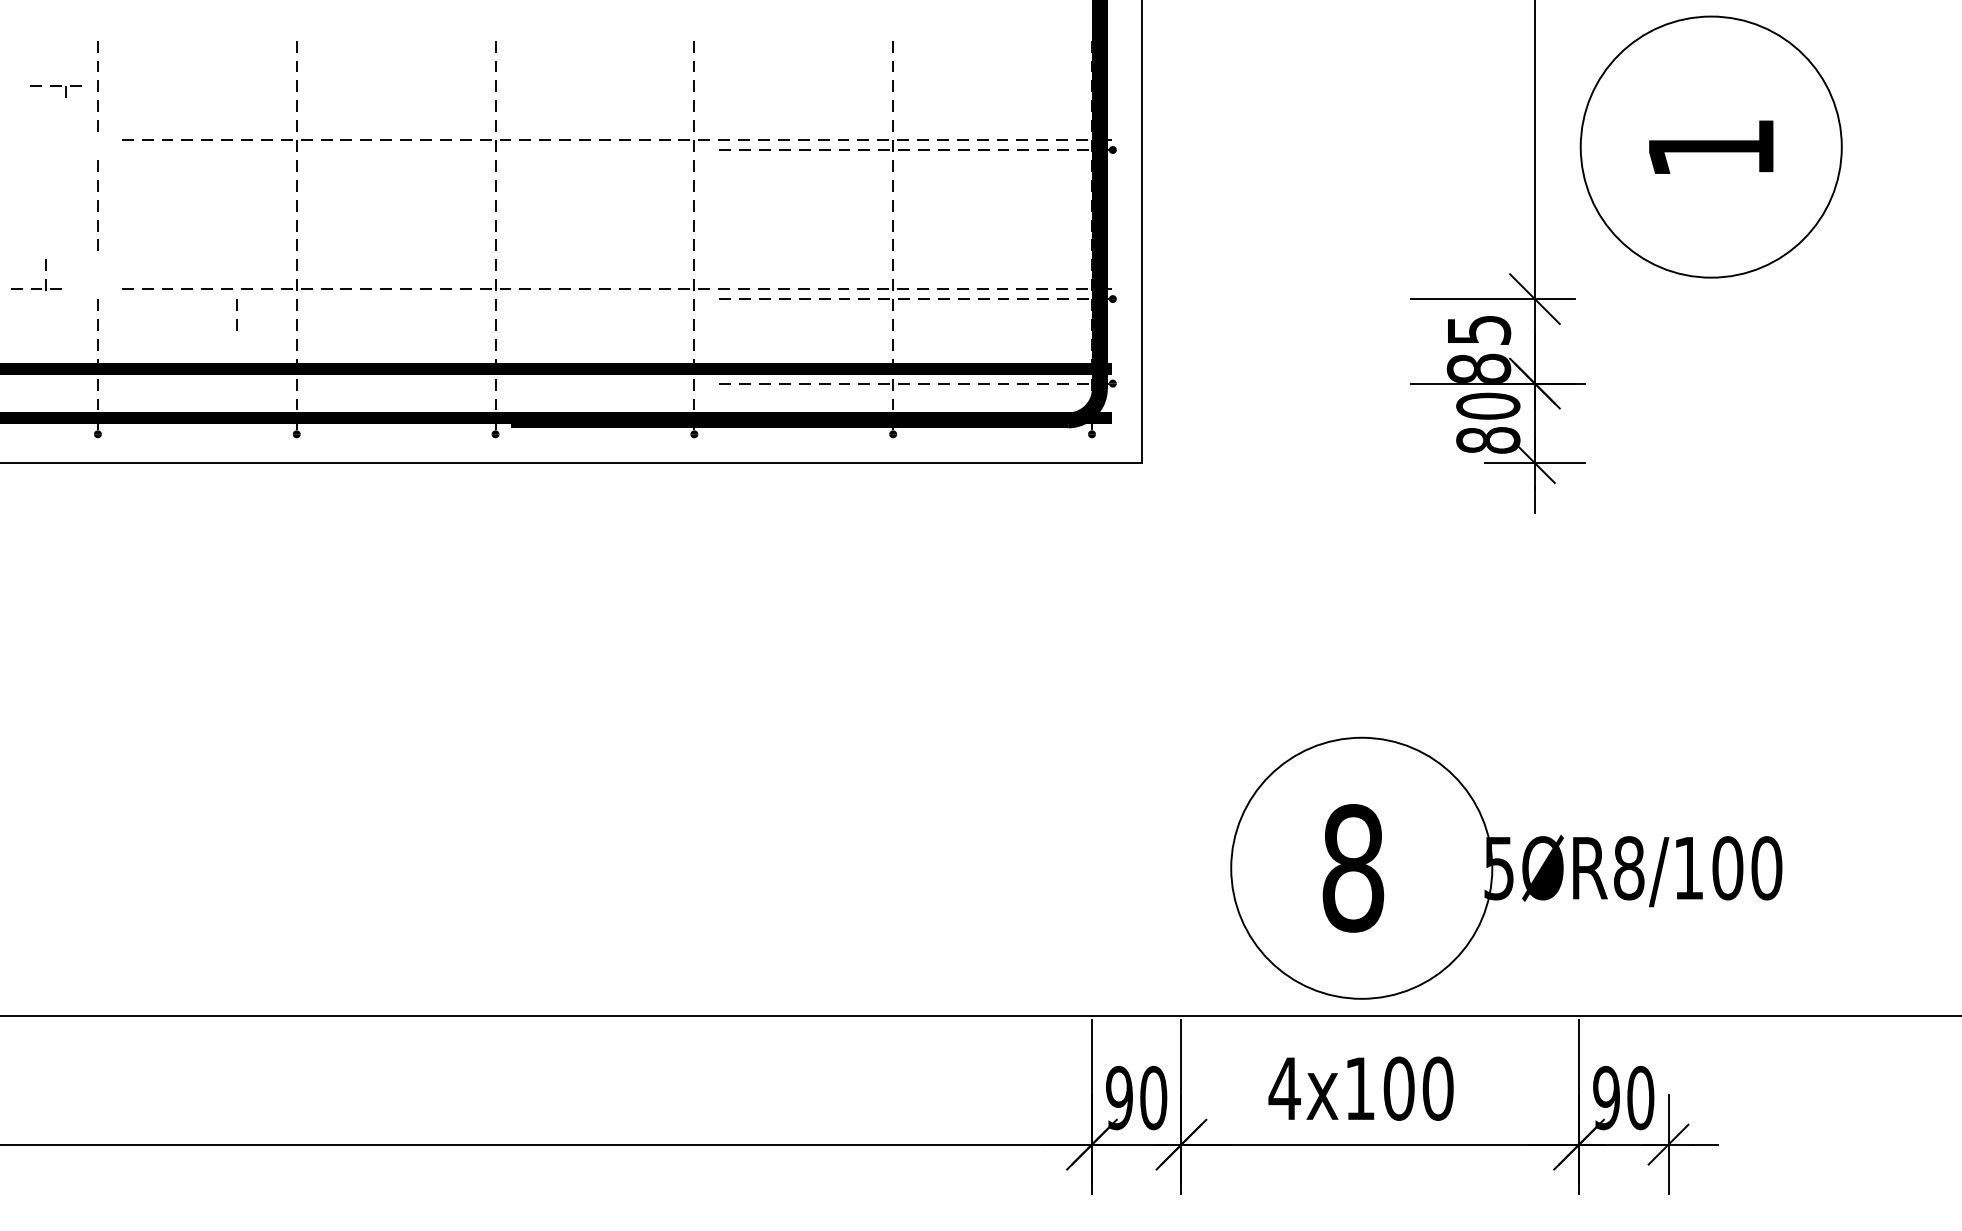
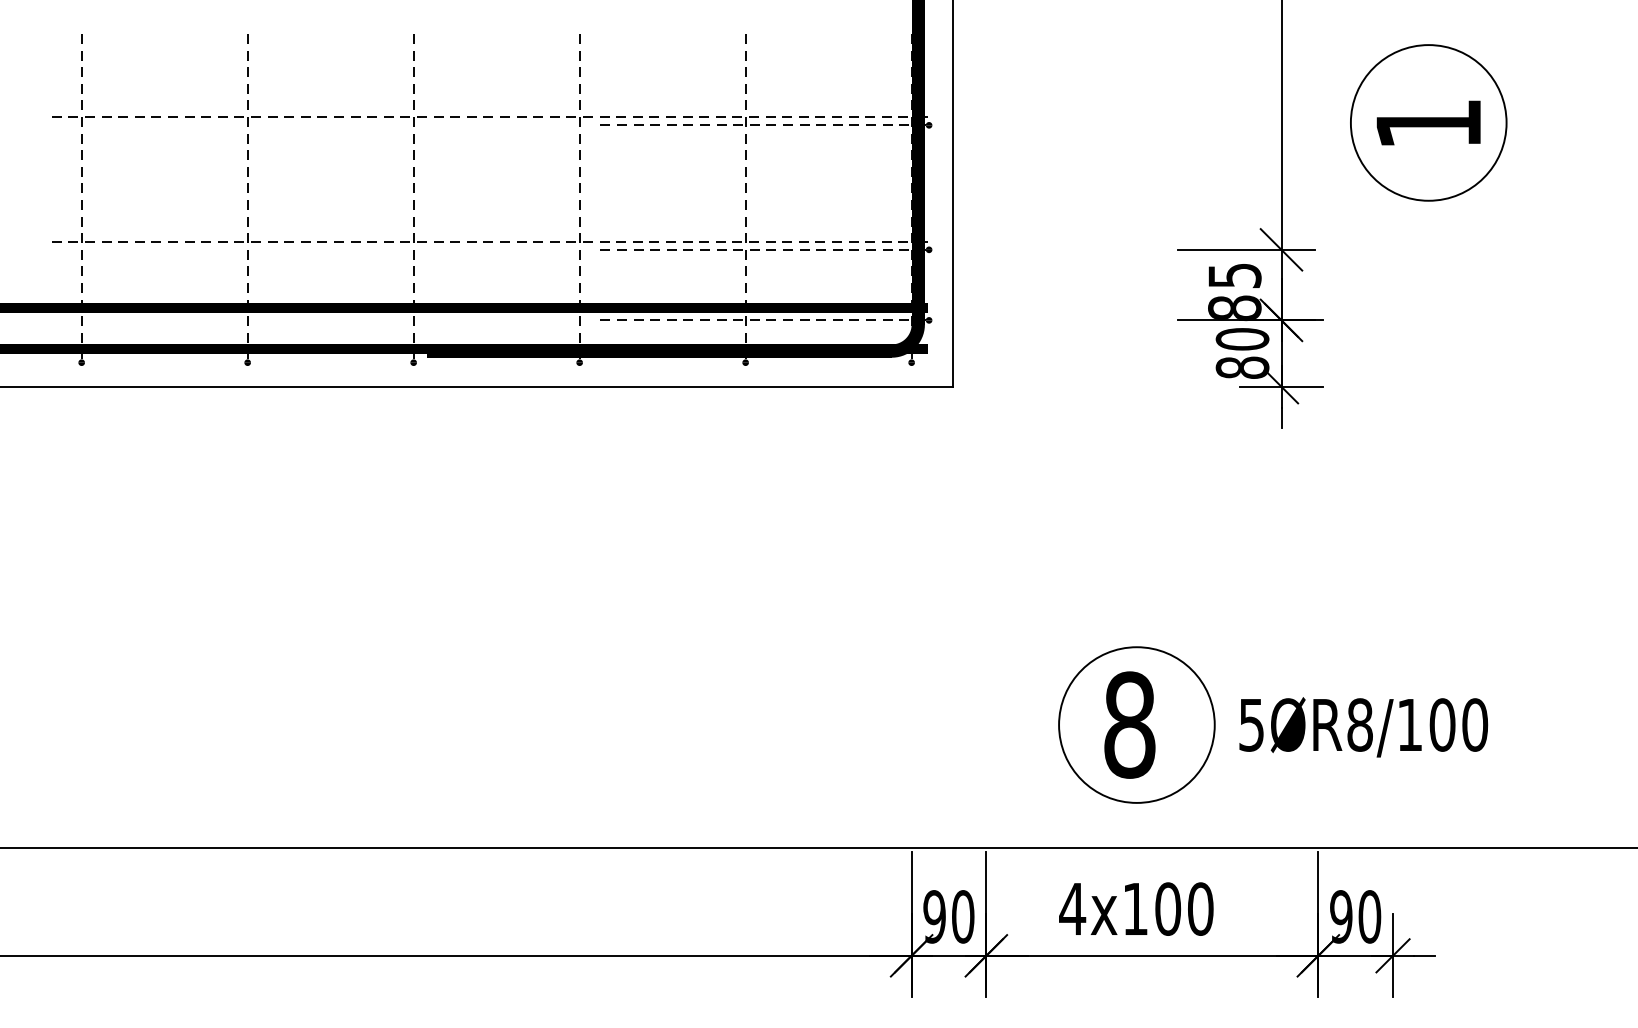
part: (55, 91) -> (73, 121), moved
circle: (1710, 146) -> (1428, 122), size x0.71
part: (46, 271) -> (81, 226), moved
line: (236, 310) -> (197, 259), removed
circle: (1361, 867) -> (1136, 724), size x0.71

